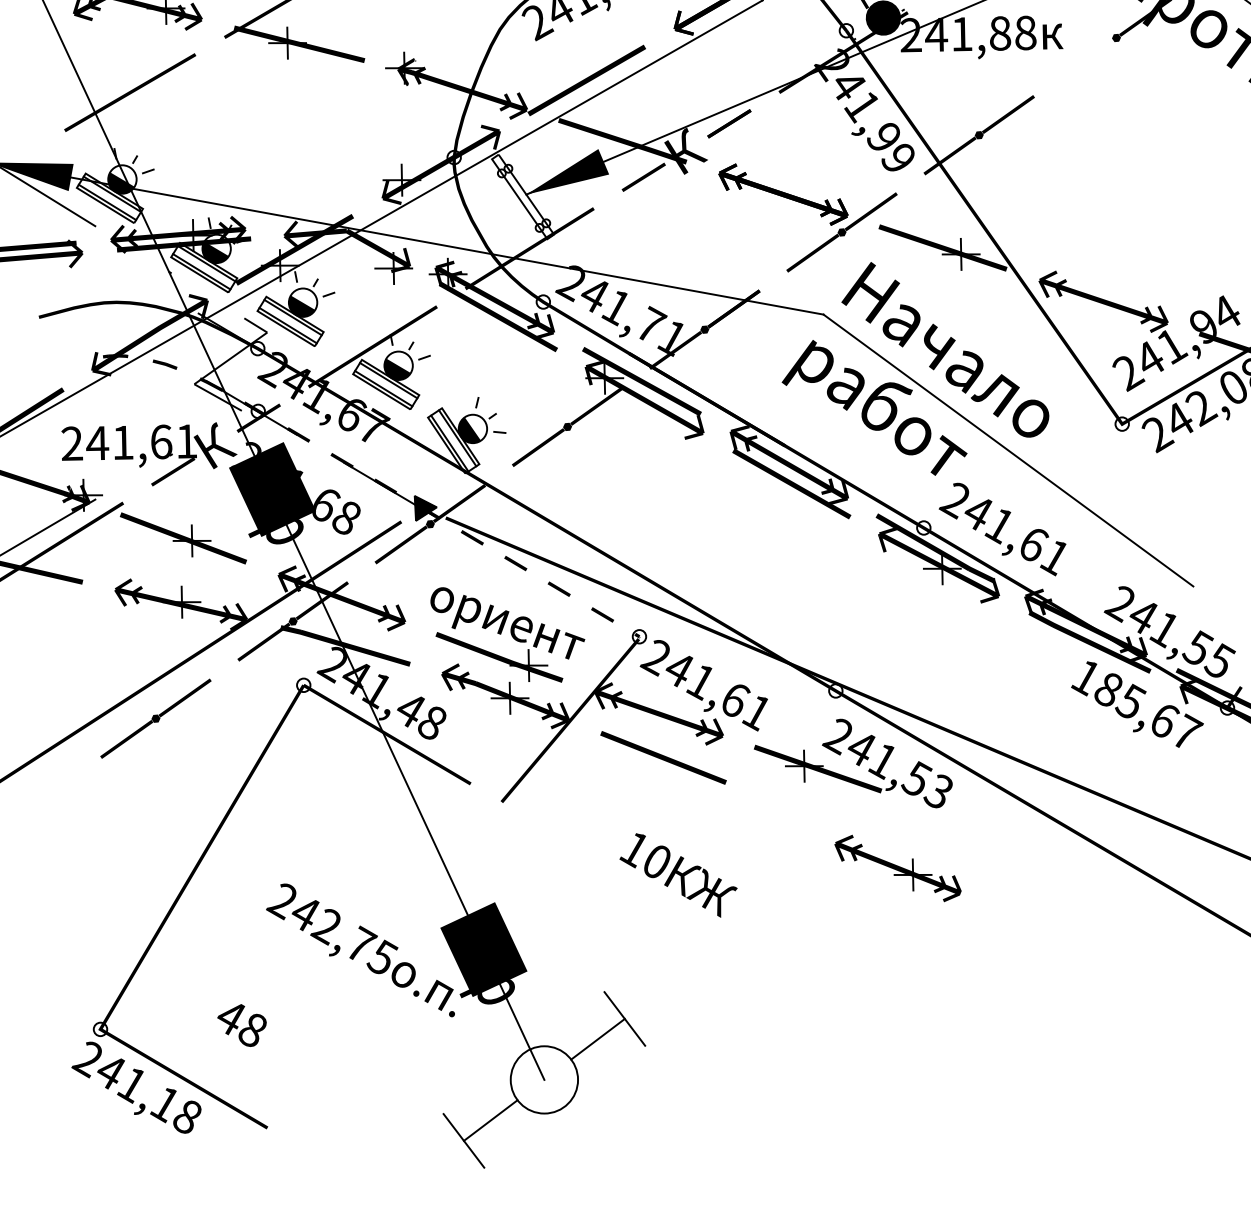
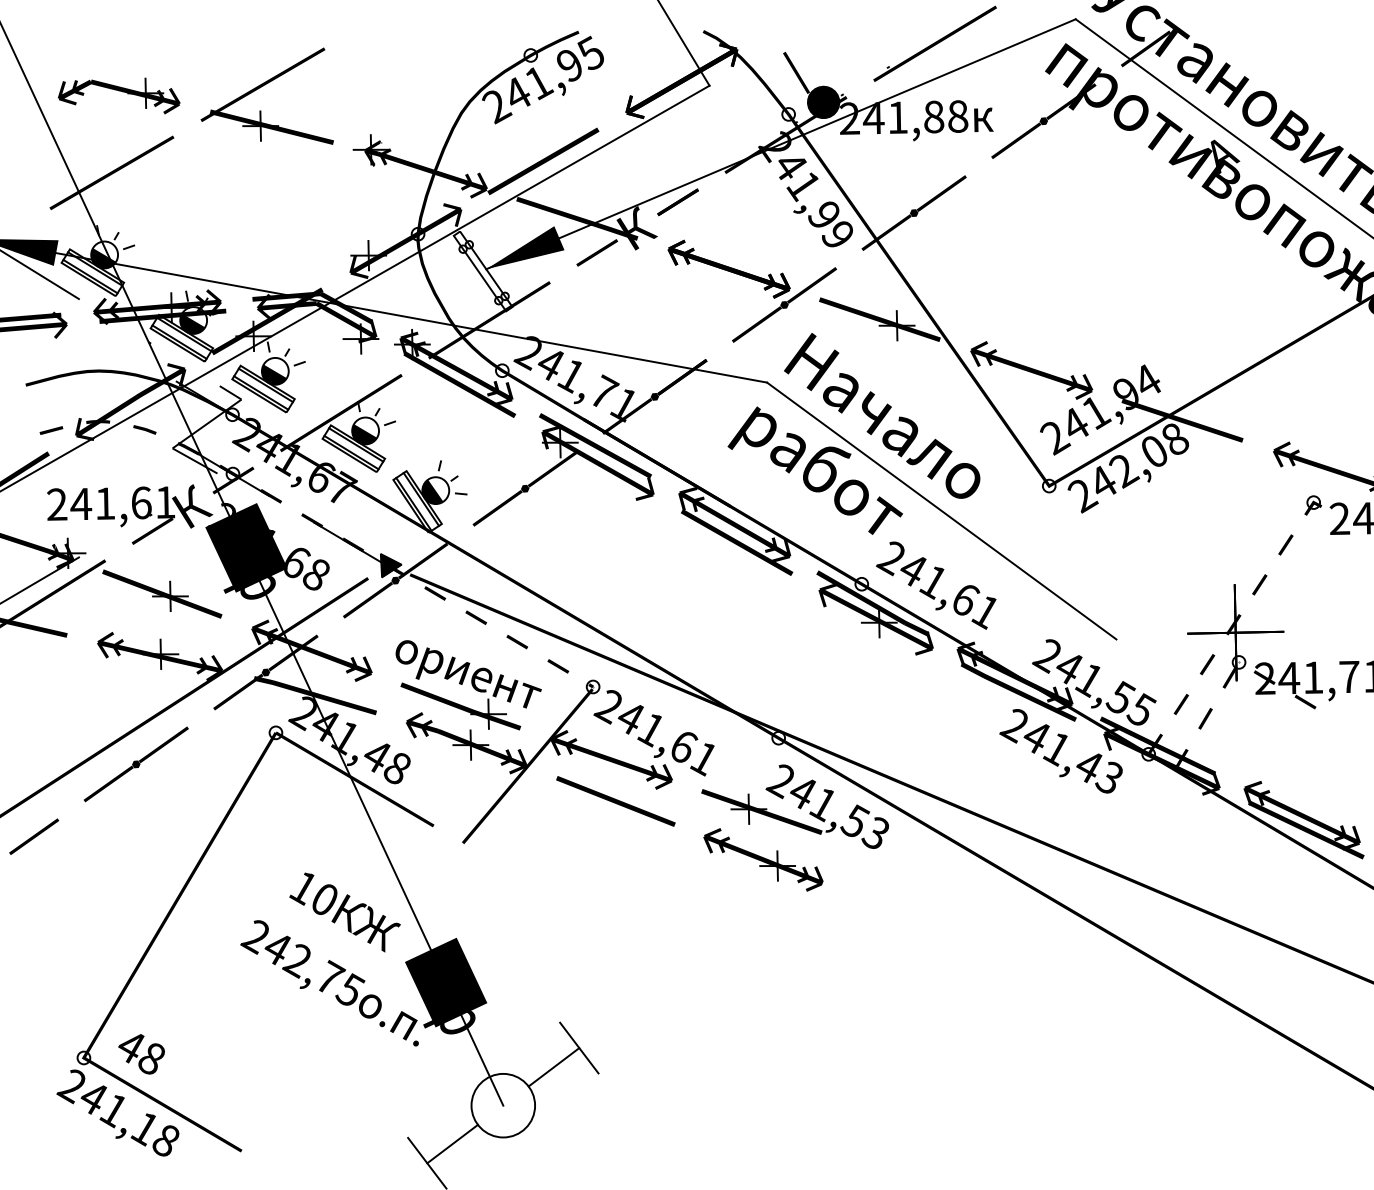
fill: (1087, 58) -> (1016, 140), added
fill: (342, 235) -> (312, 307), added
line: (66, 365) -> (51, 430), added
text: (1136, 705) -> (1062, 751), 185,67 -> 241,43
fill: (48, 795) -> (34, 836), added
part: (898, 868) -> (763, 859), moved
text: (677, 875) -> (344, 912), moved
text: (241, 1025) -> (141, 1054), moved

